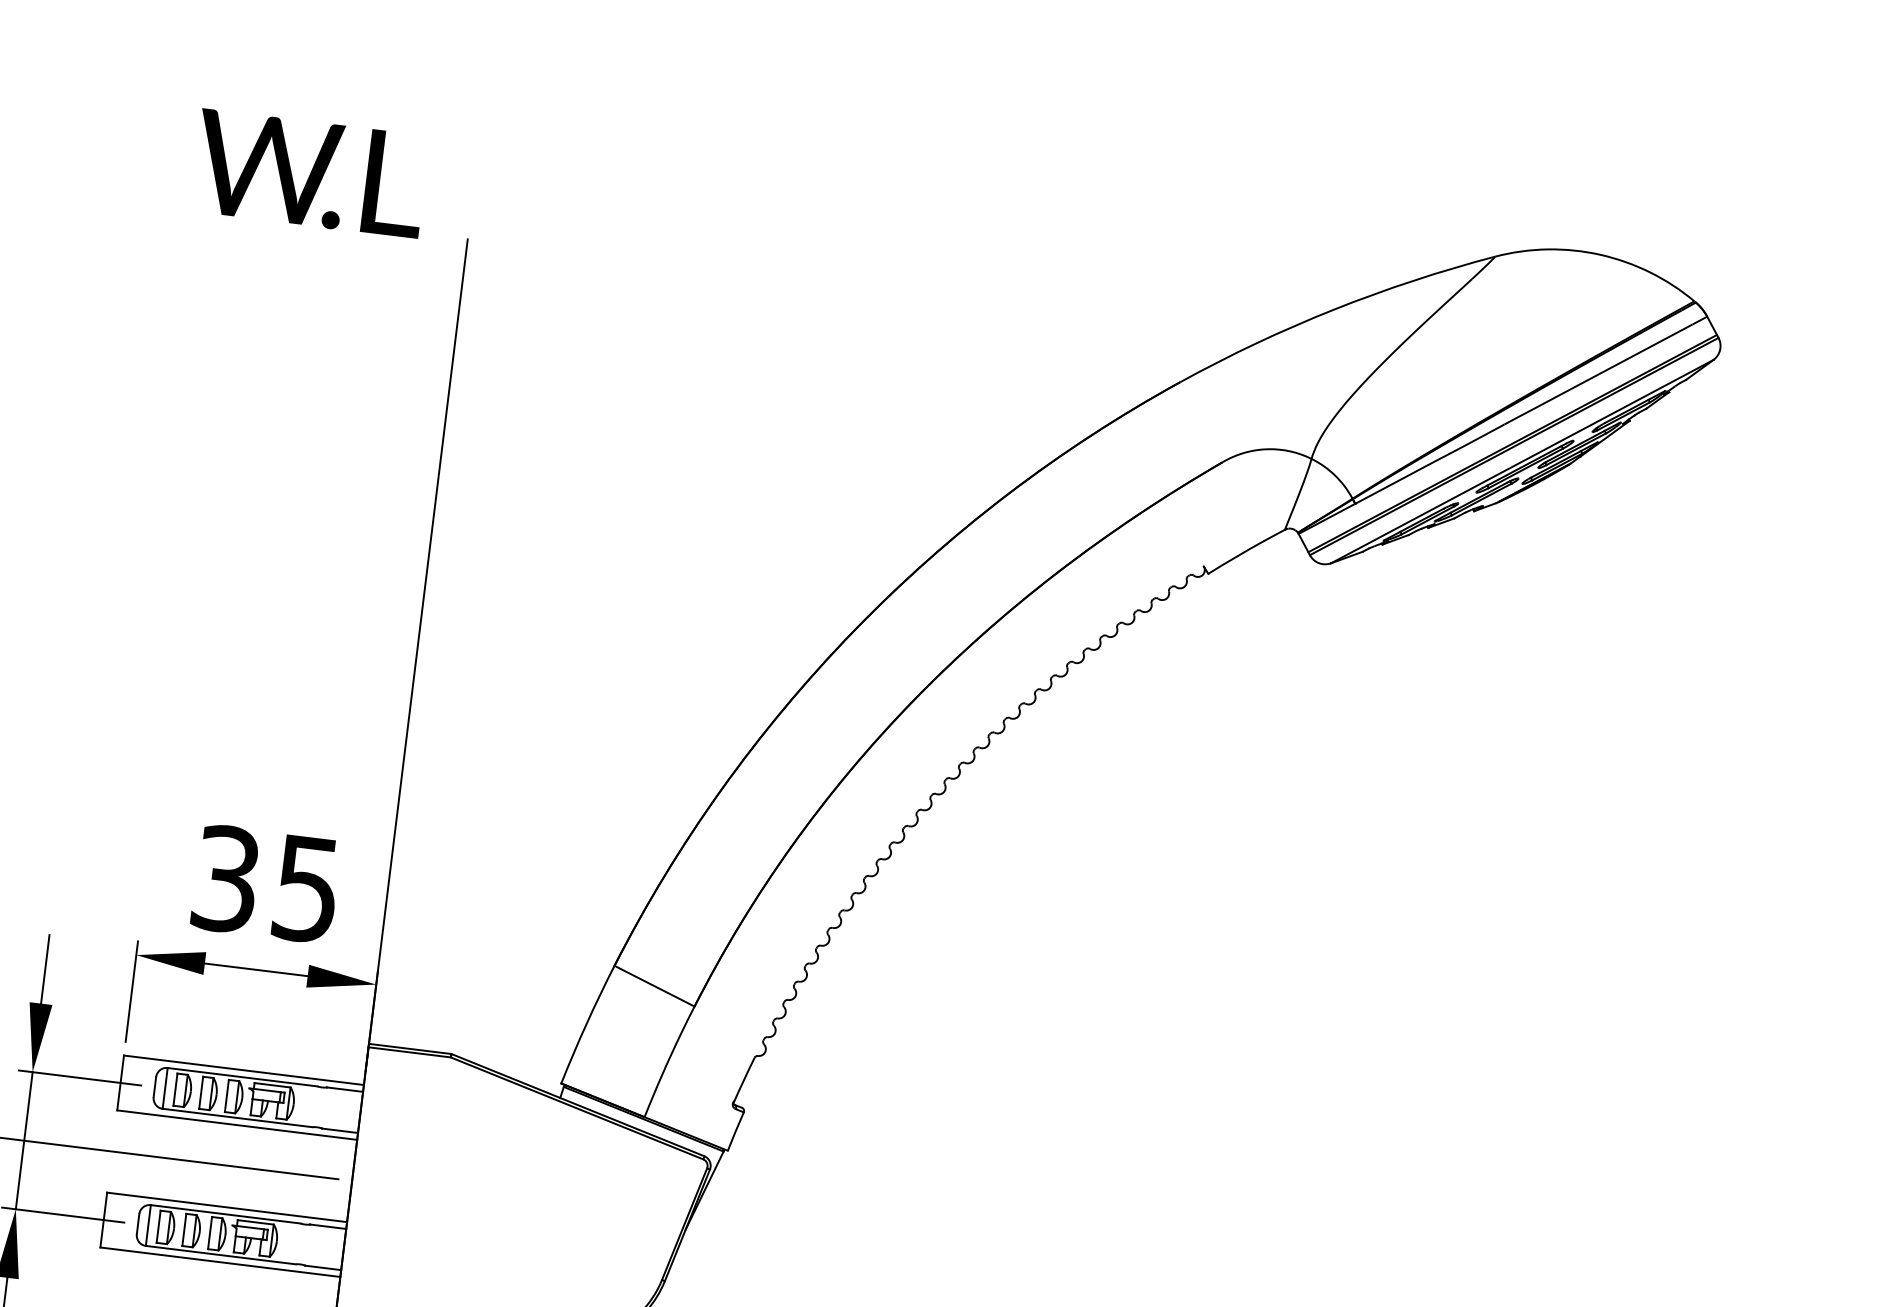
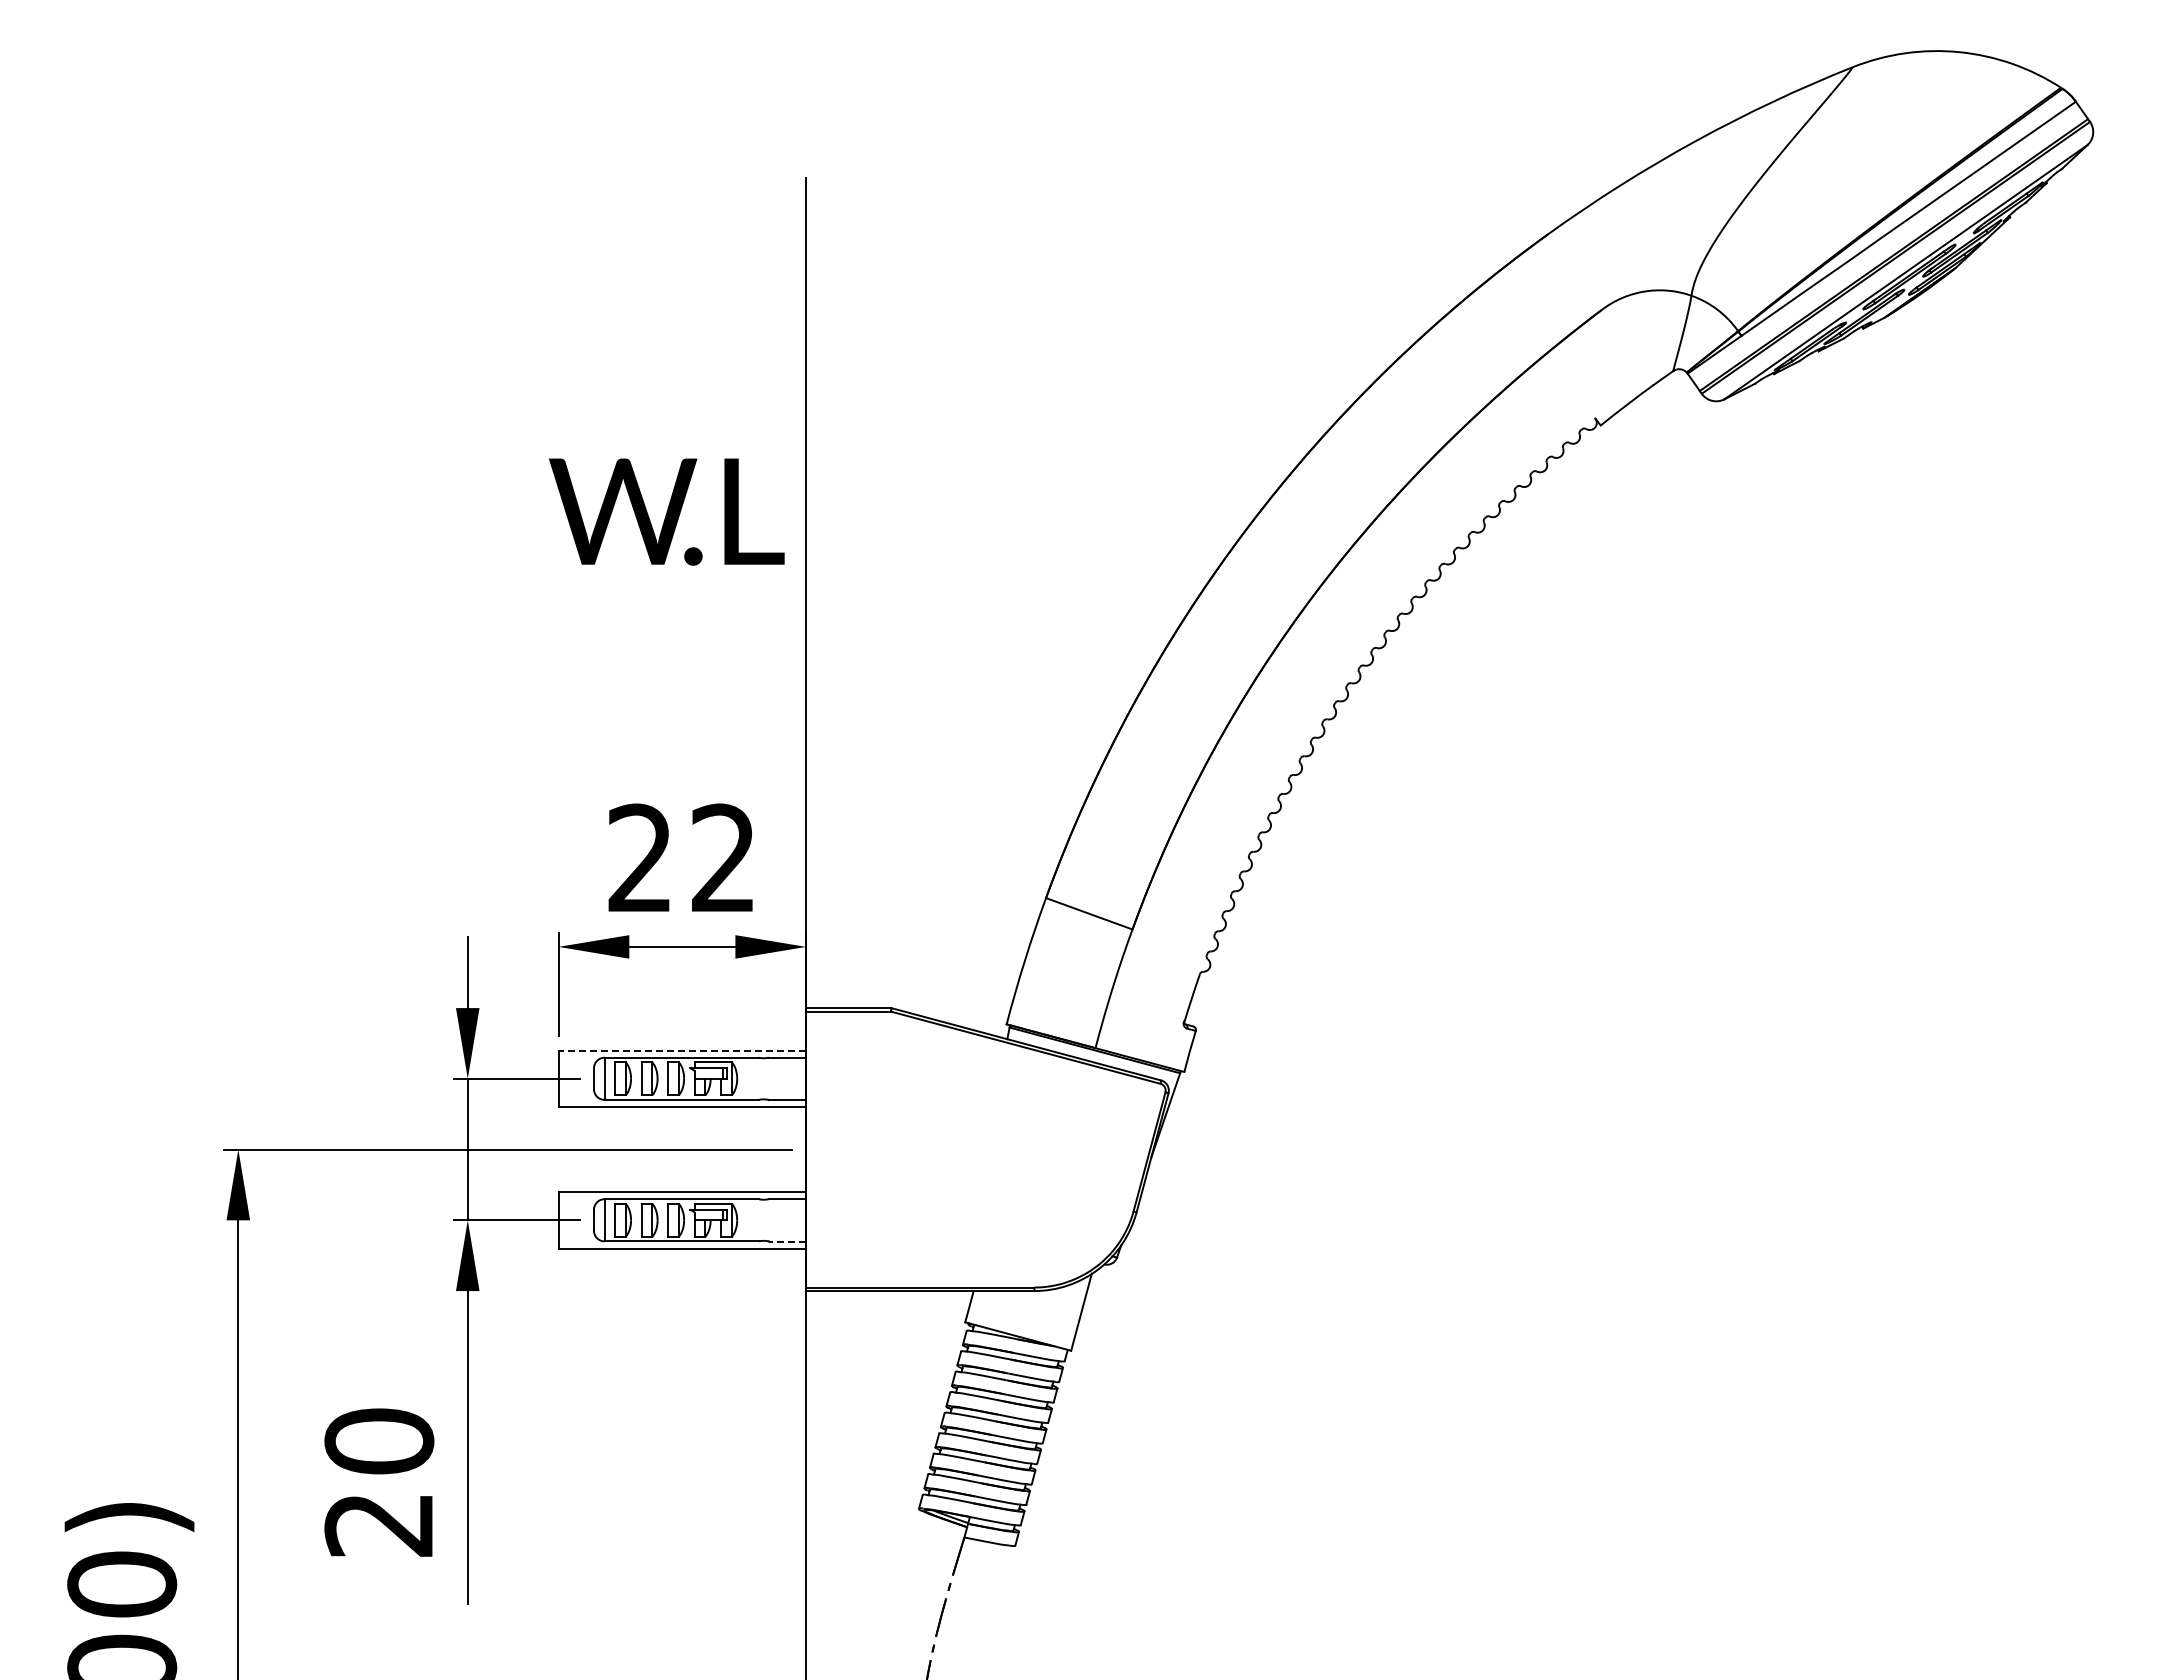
text: (309, 173) -> (666, 511), moved
text: (265, 884) -> (681, 858), 35 -> 22
line: (244, 1070) -> (682, 1050), solid -> dashed
line: (323, 1267) -> (787, 1241), solid -> dashed

